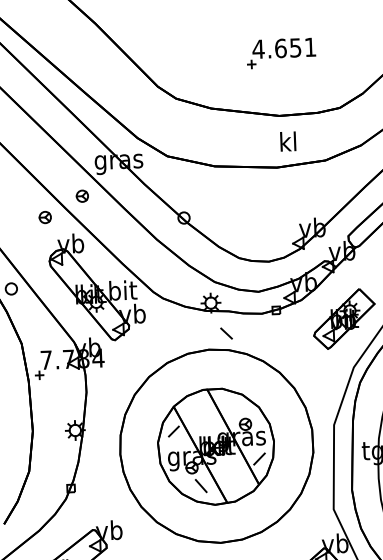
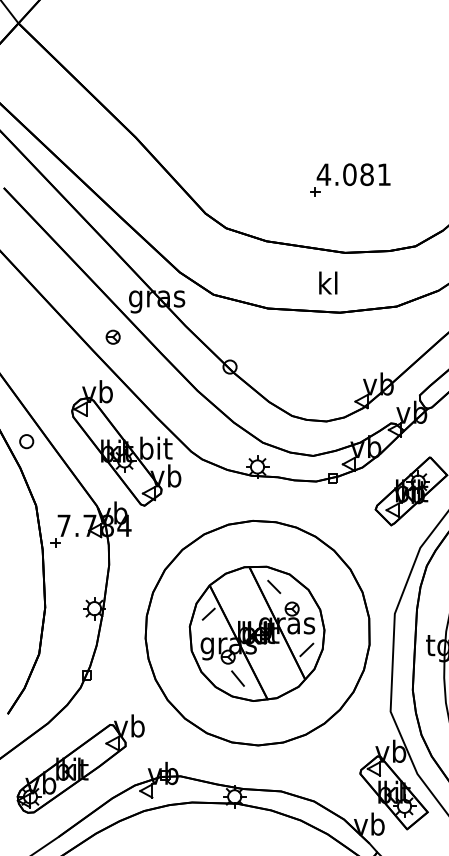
text: (288, 48) -> (358, 174), 4.651 -> 4.081
text: (288, 141) -> (328, 282), moved
part: (44, 216) -> (68, 359), removed
line: (226, 333) -> (274, 586), moved

